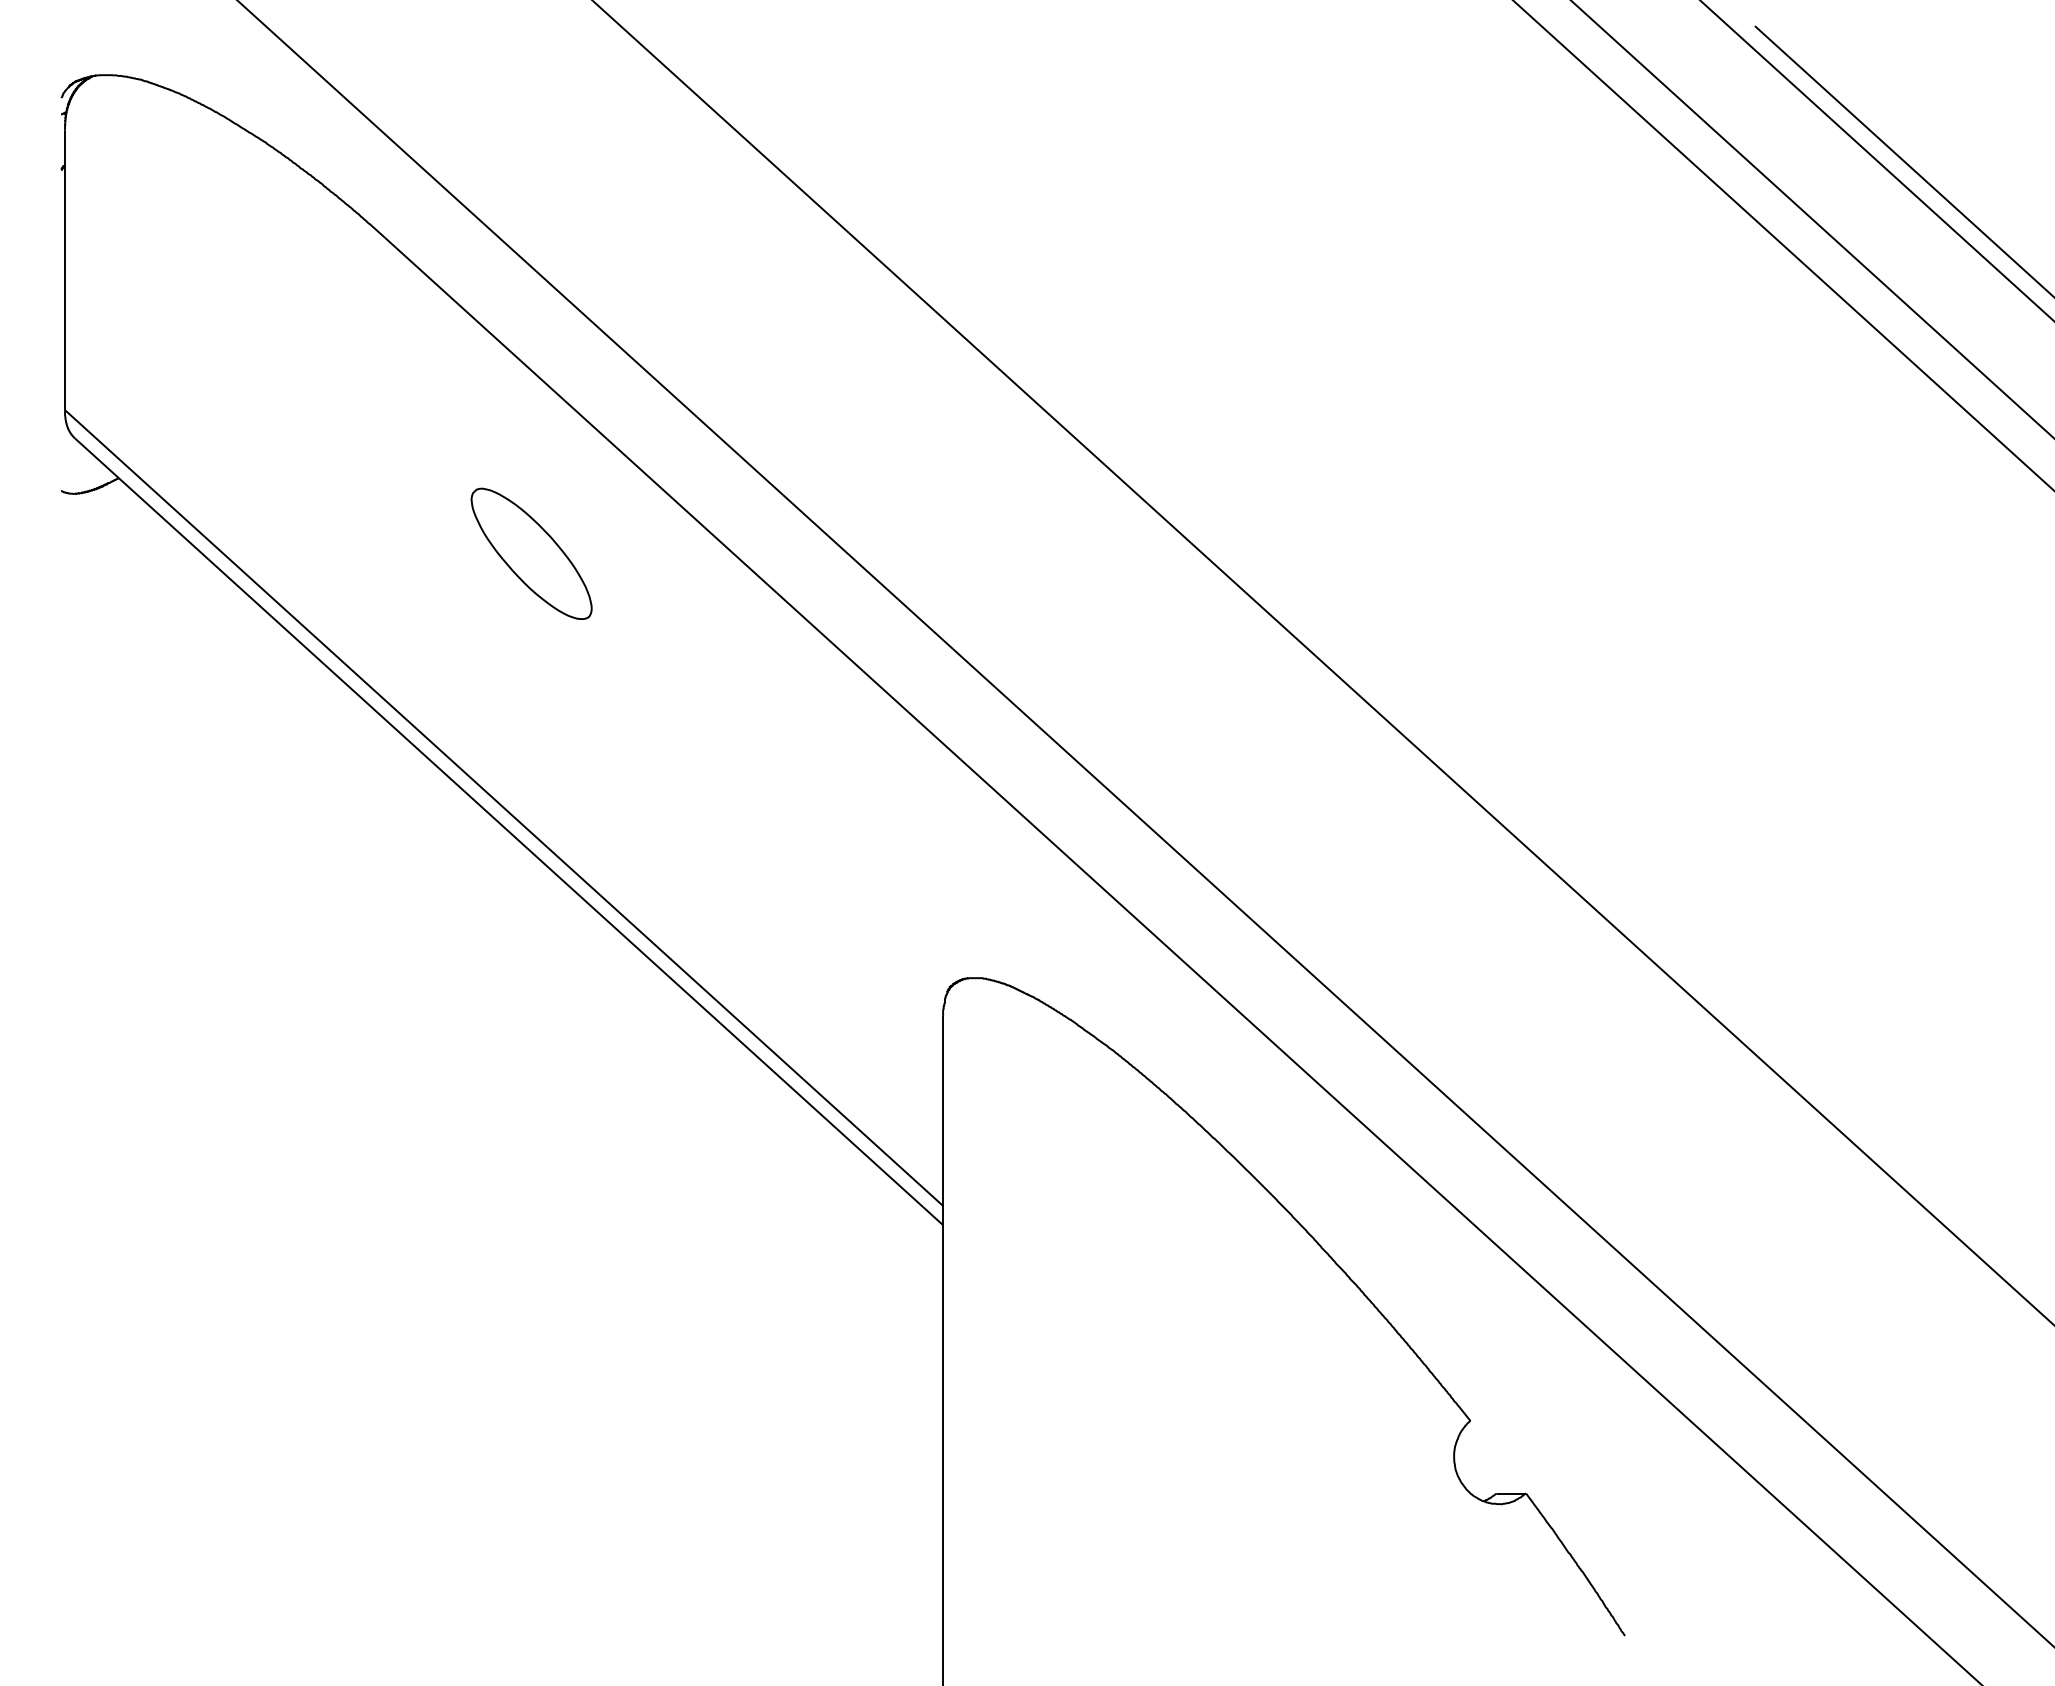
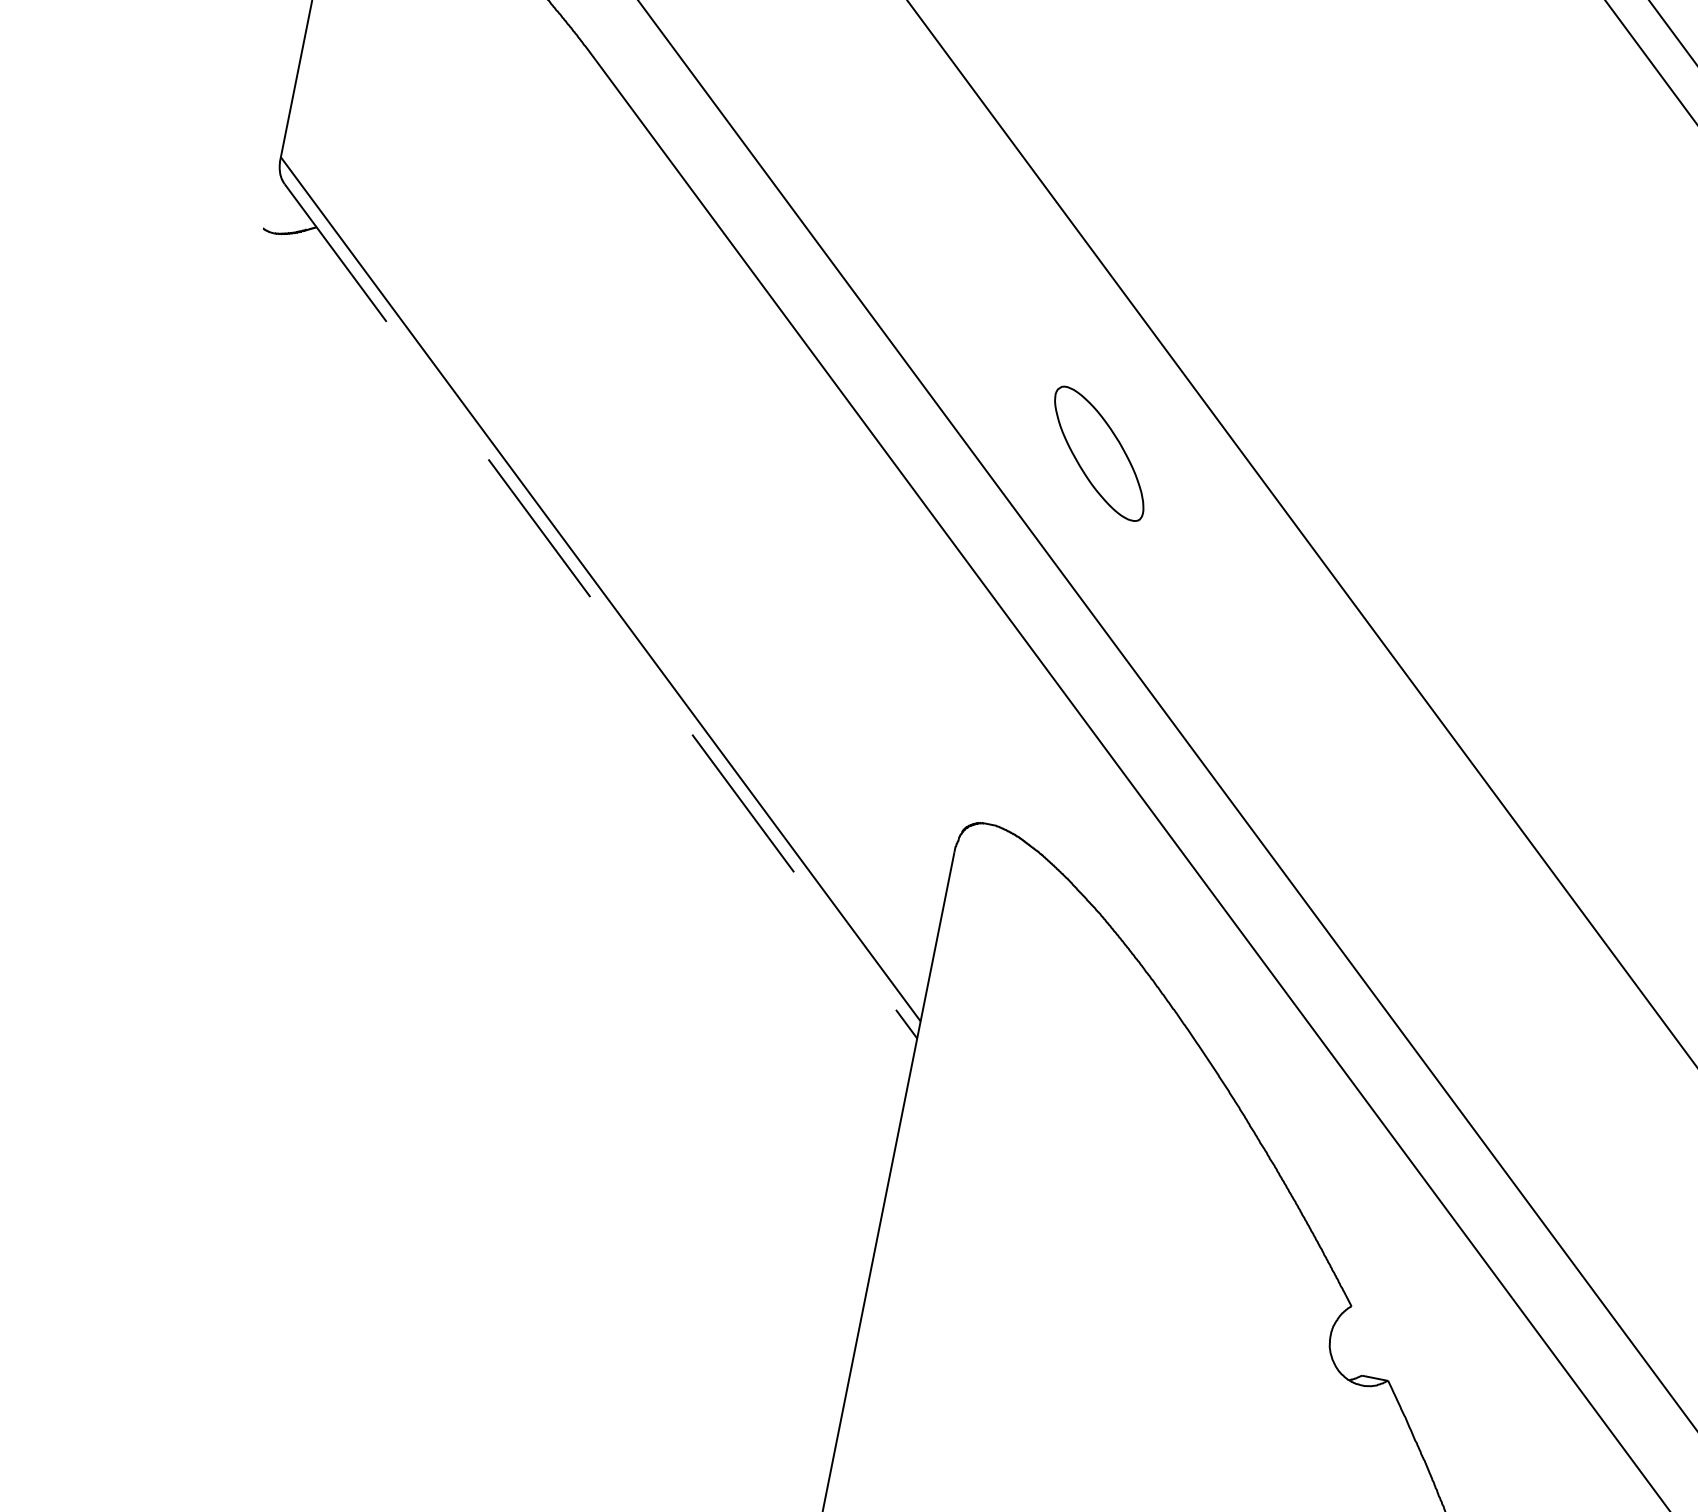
part: (531, 553) -> (1099, 453), moved
line: (509, 831) -> (601, 611), solid -> dashed

